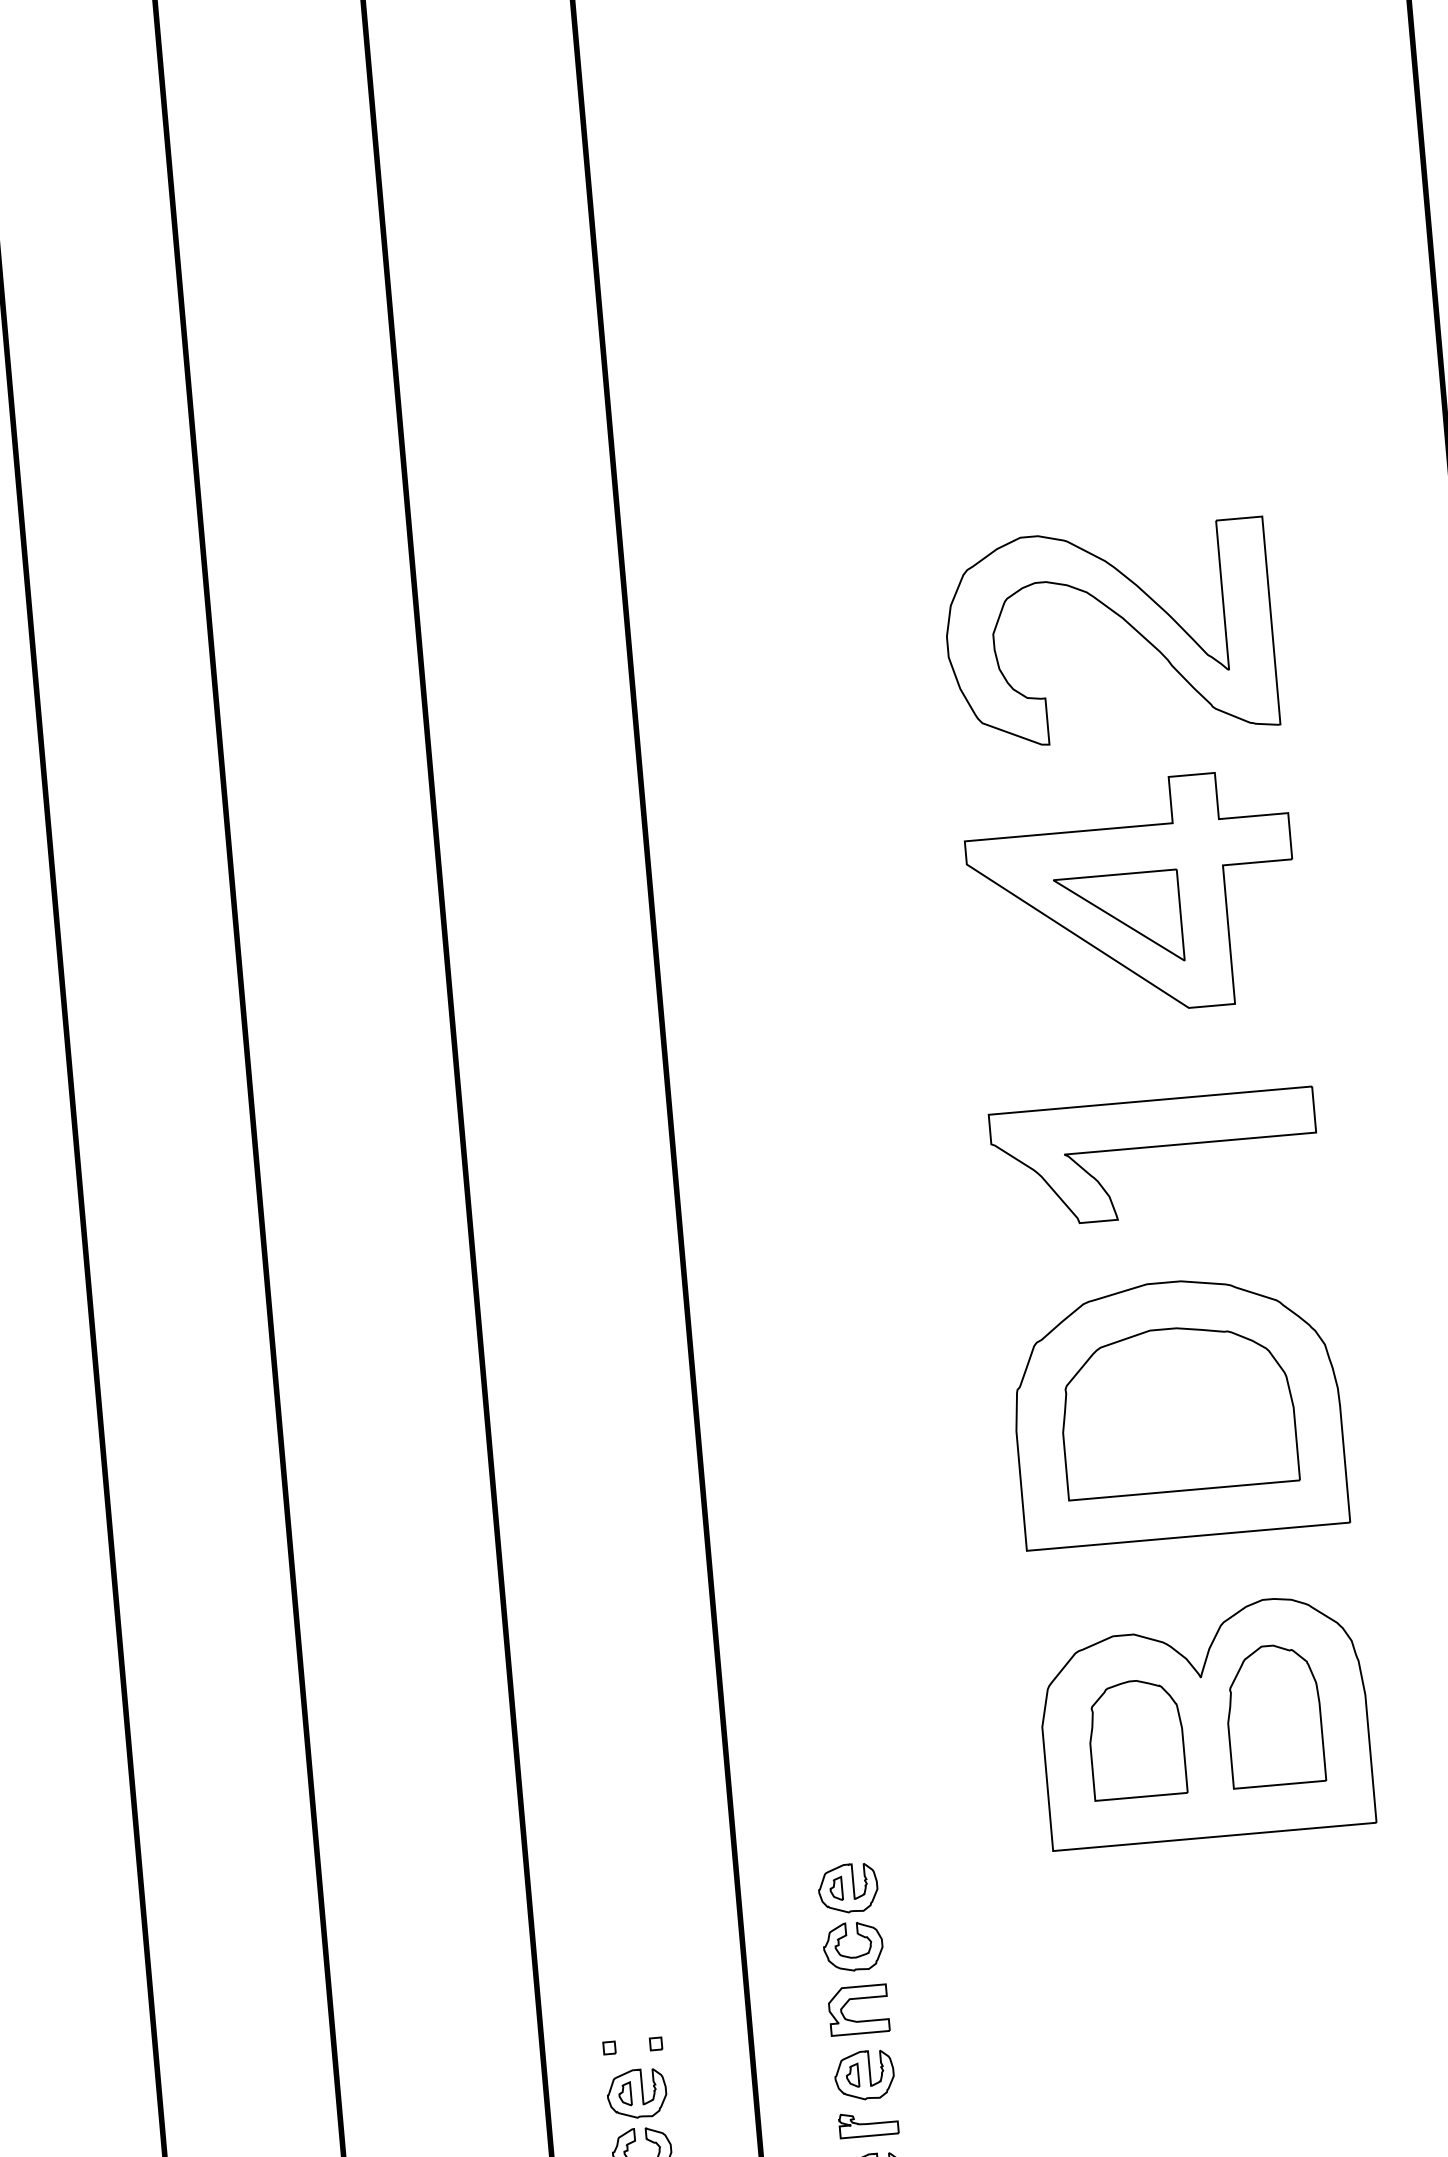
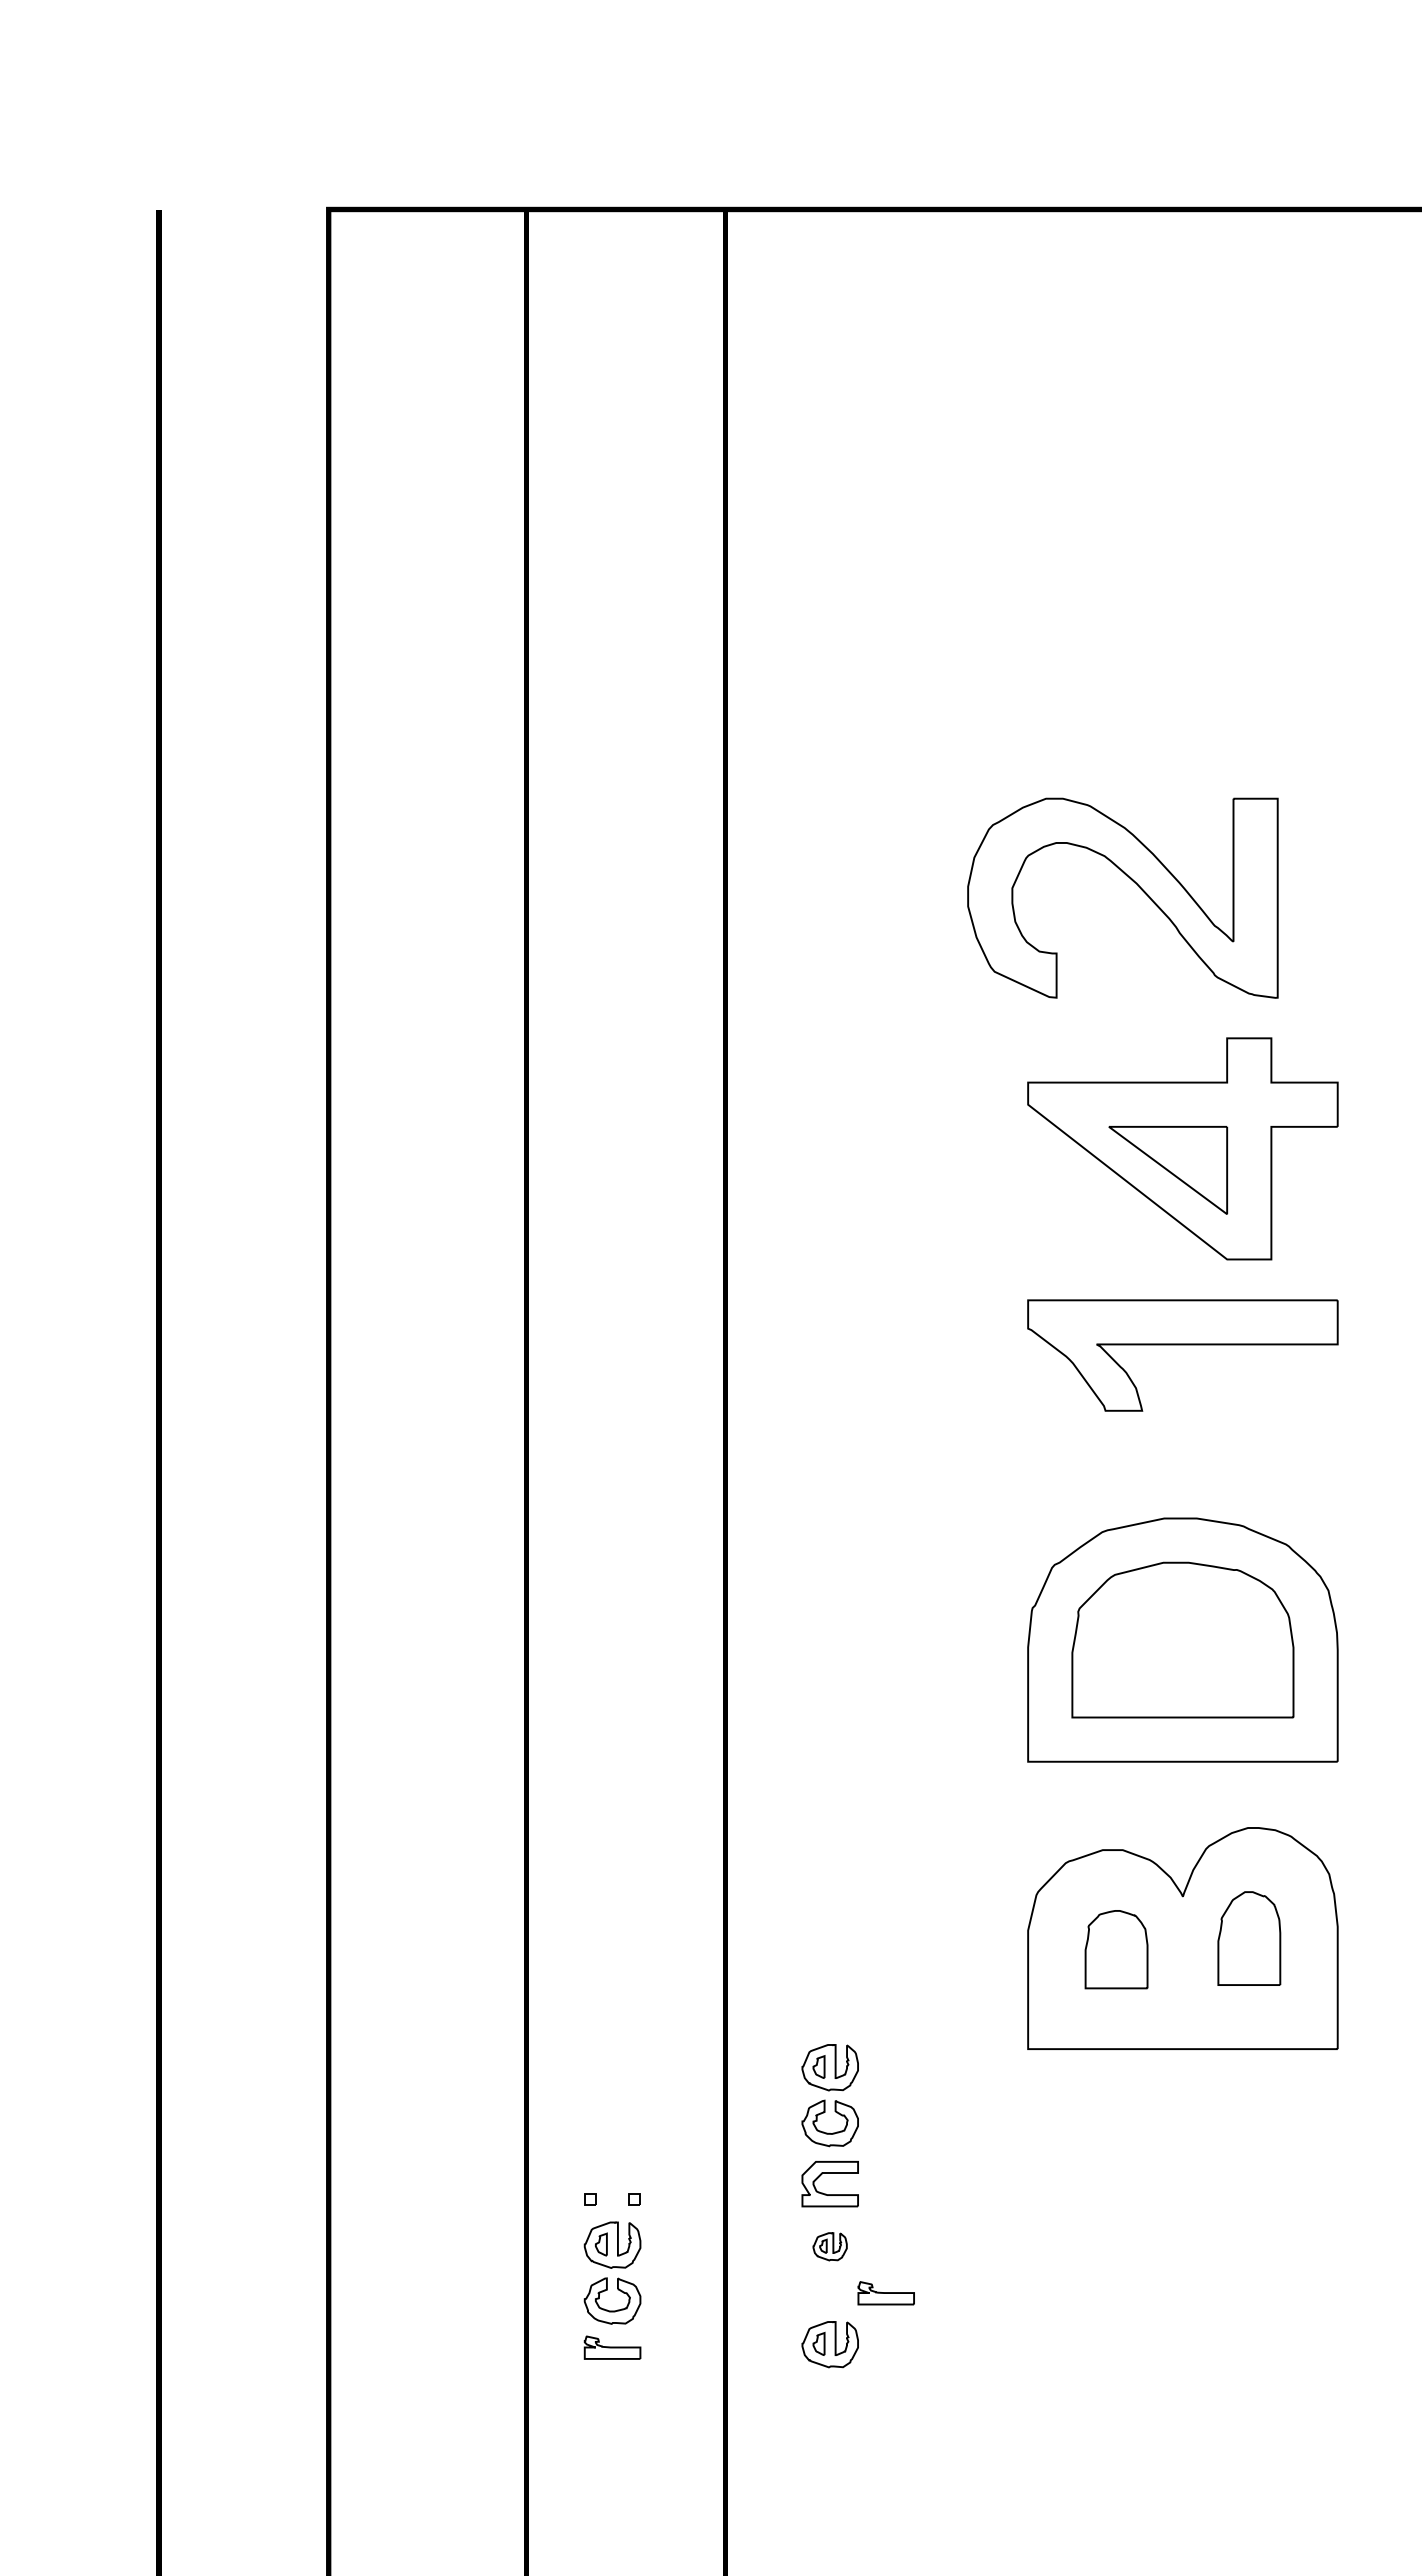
part: (1119, 617) -> (1133, 882), moved
part: (1154, 1147) -> (1182, 1345), moved
part: (1274, 1715) -> (1249, 1938), size x0.7
part: (1136, 1738) -> (1116, 1949), size x0.7
part: (863, 2075) -> (829, 2246), size x0.6
part: (867, 2124) -> (885, 2293), moved

